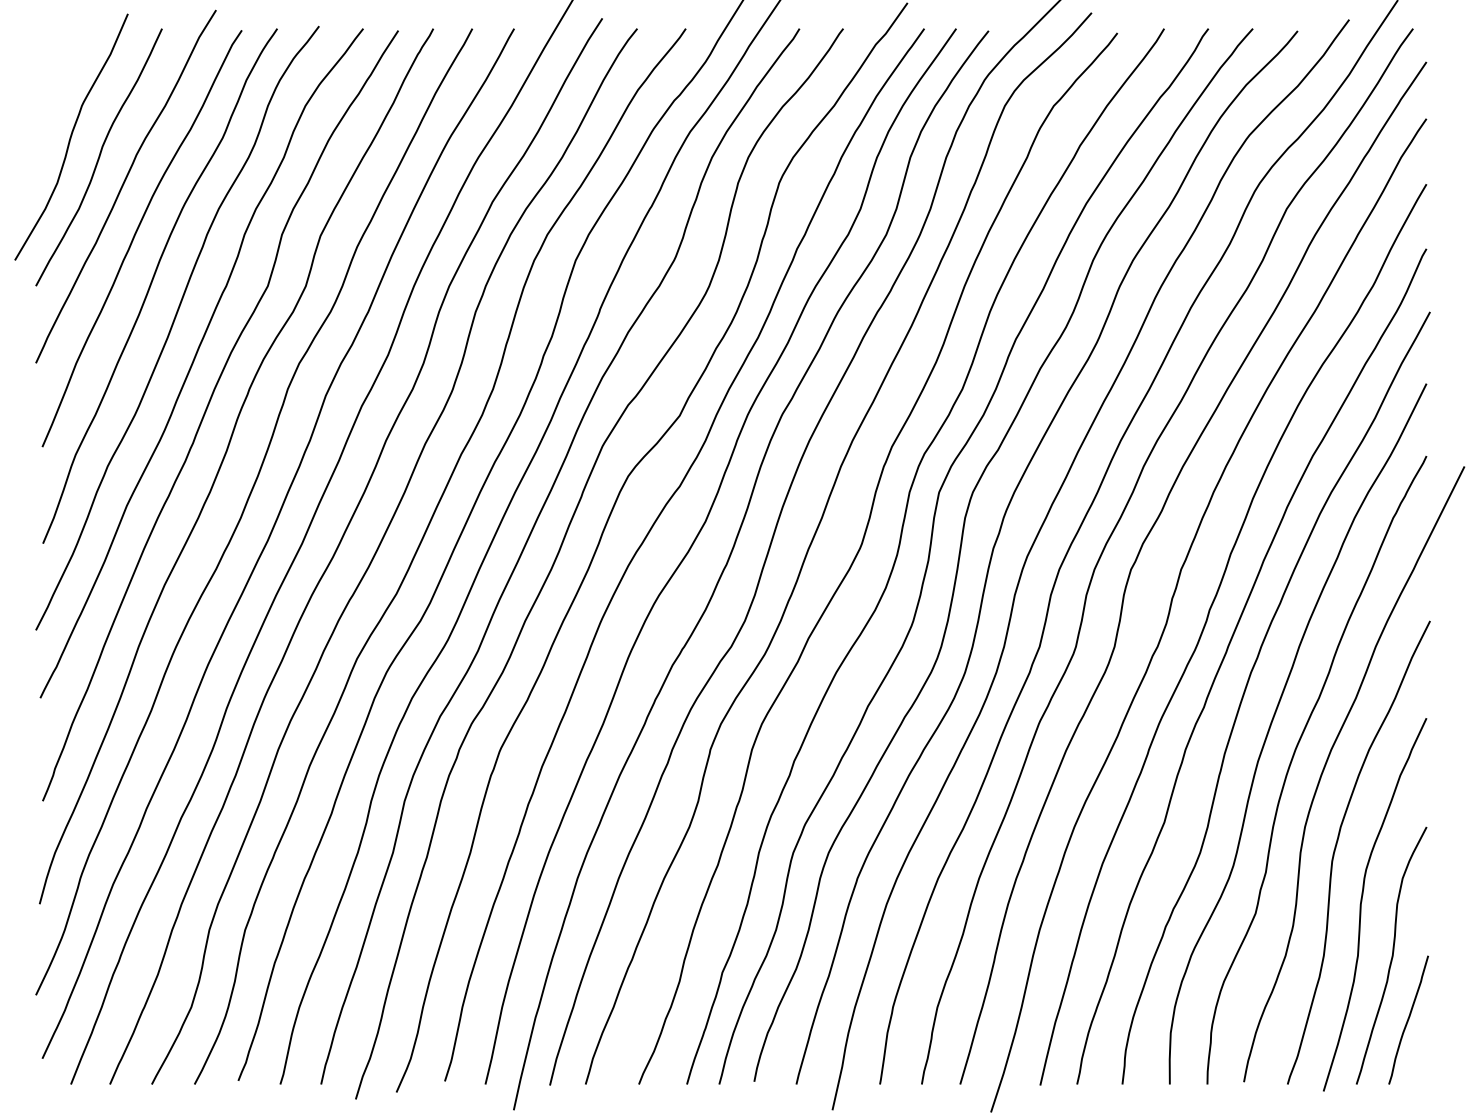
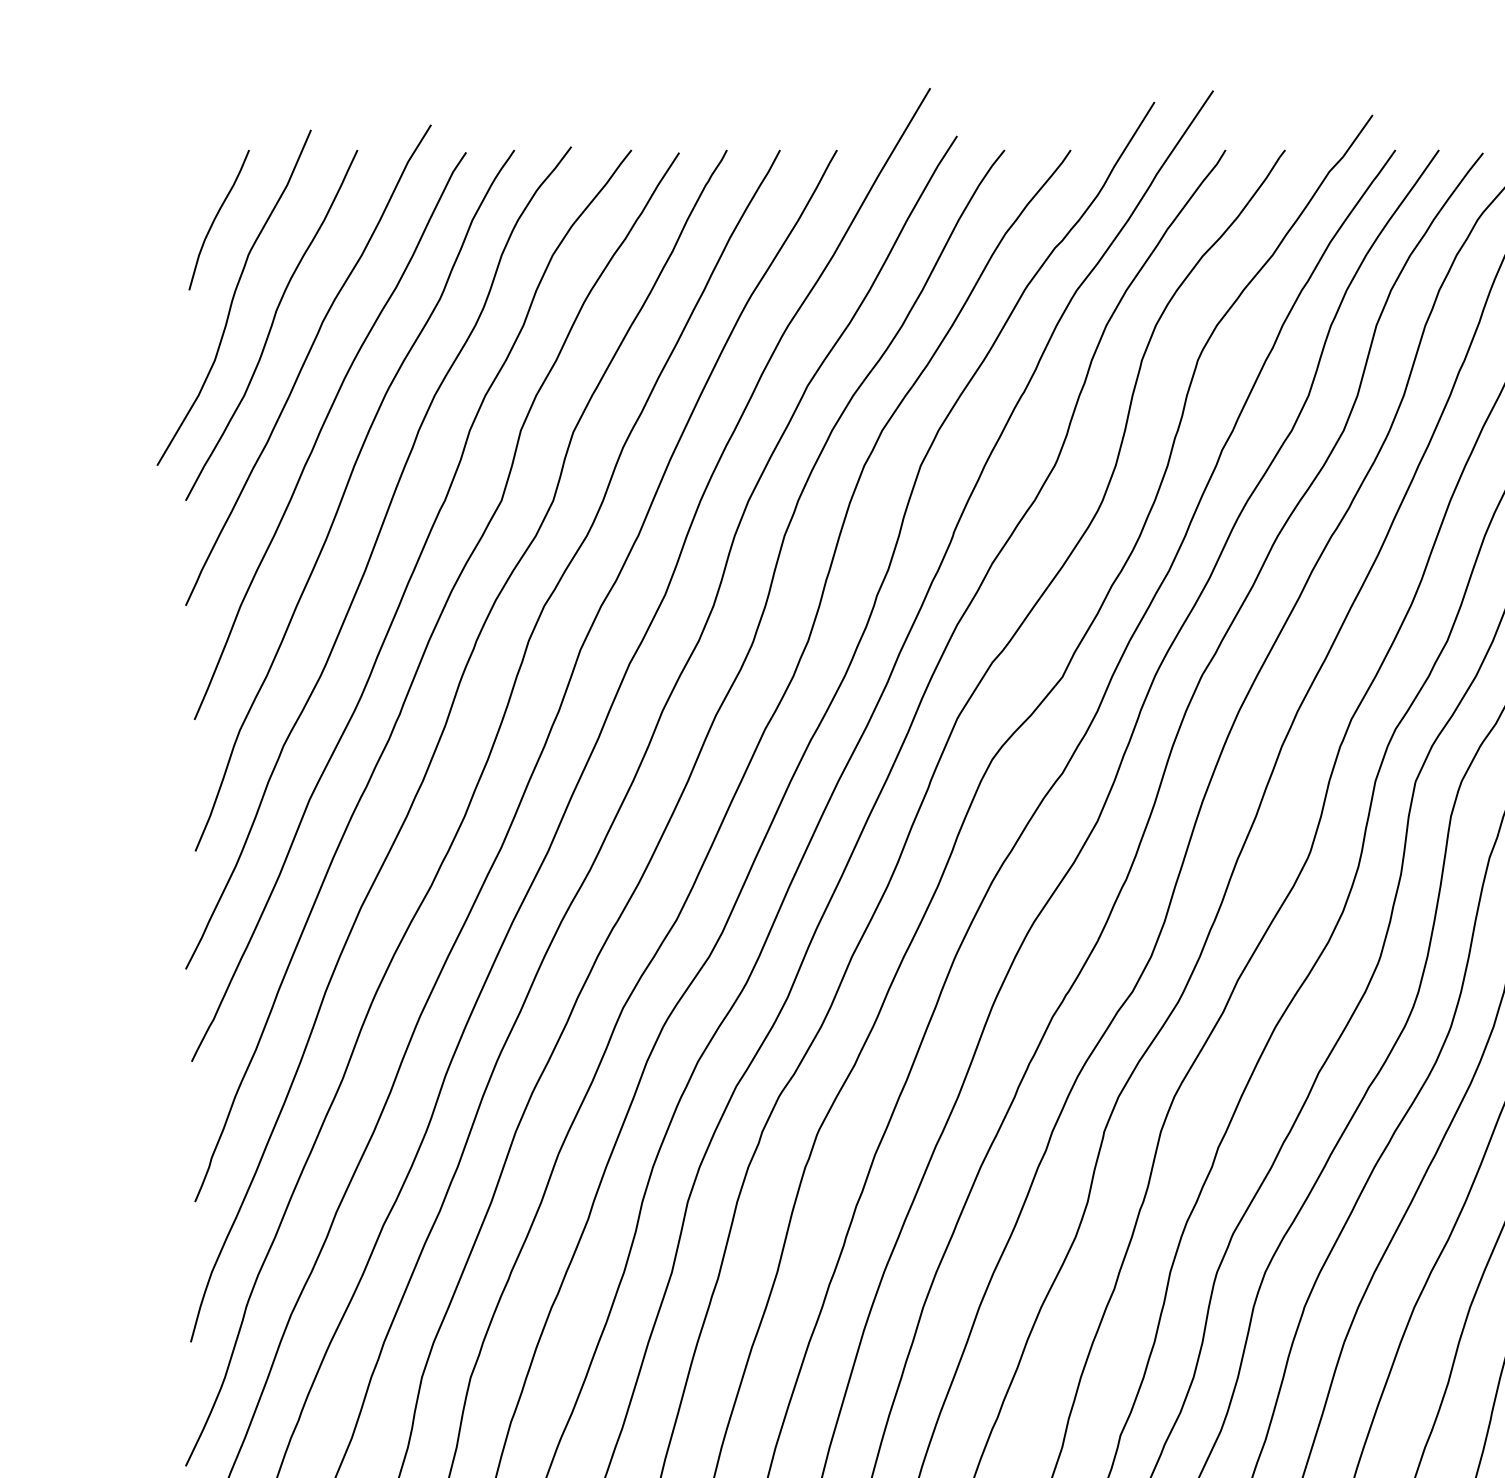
curve: (58, 79) -> (216, 219), added

